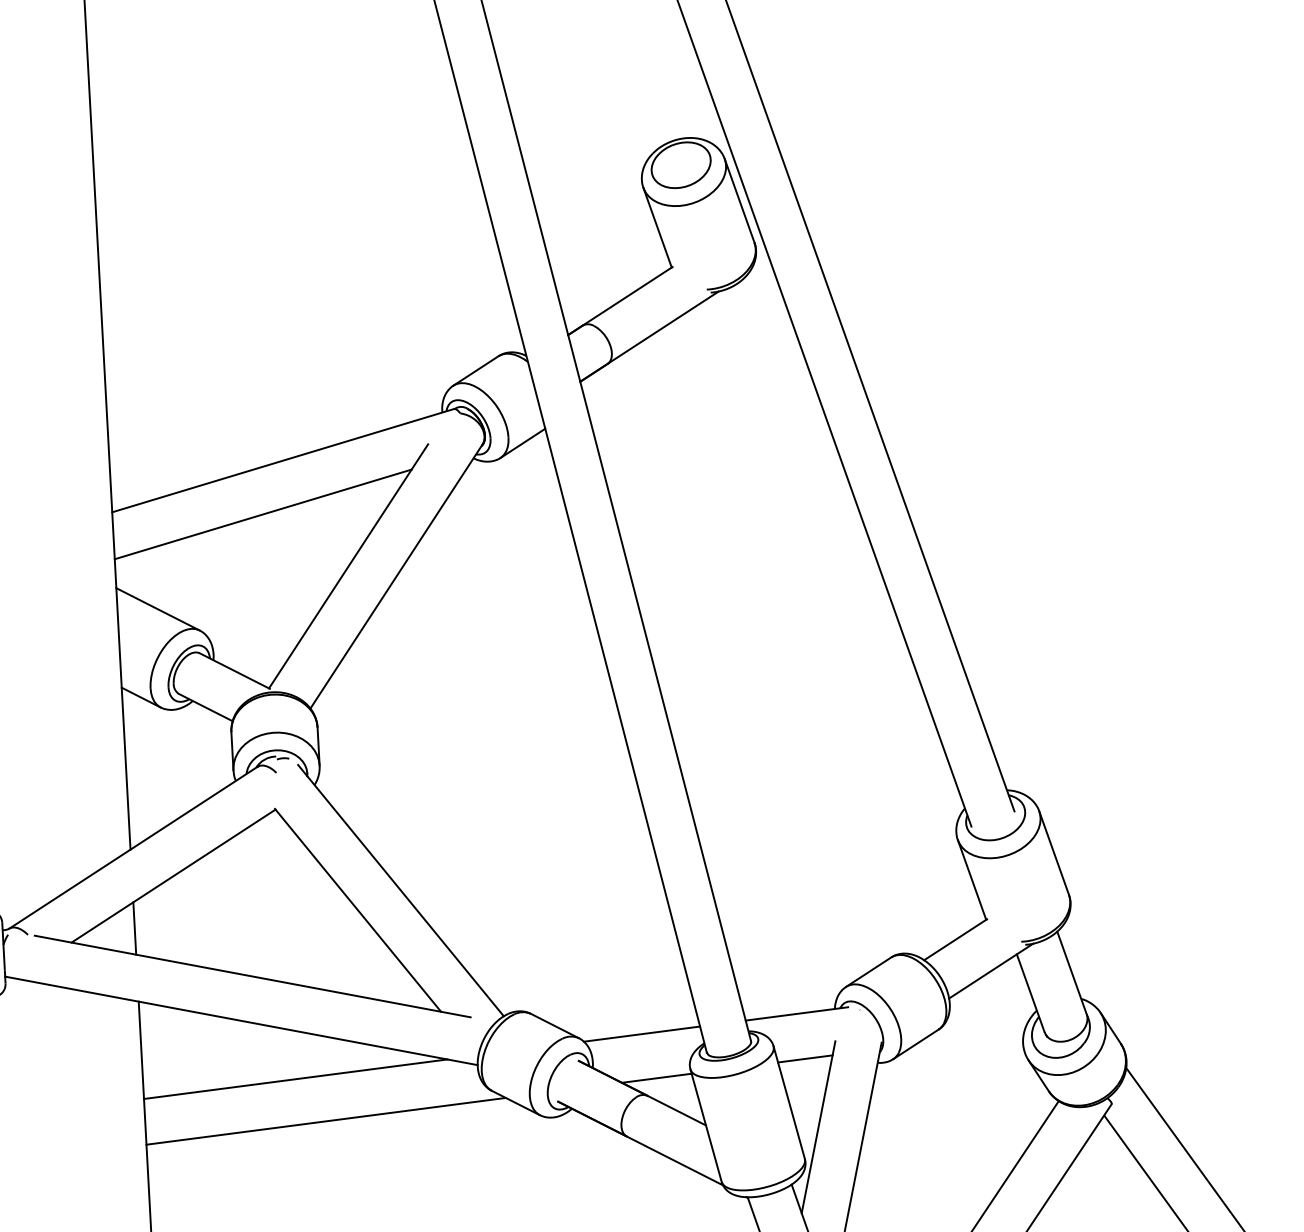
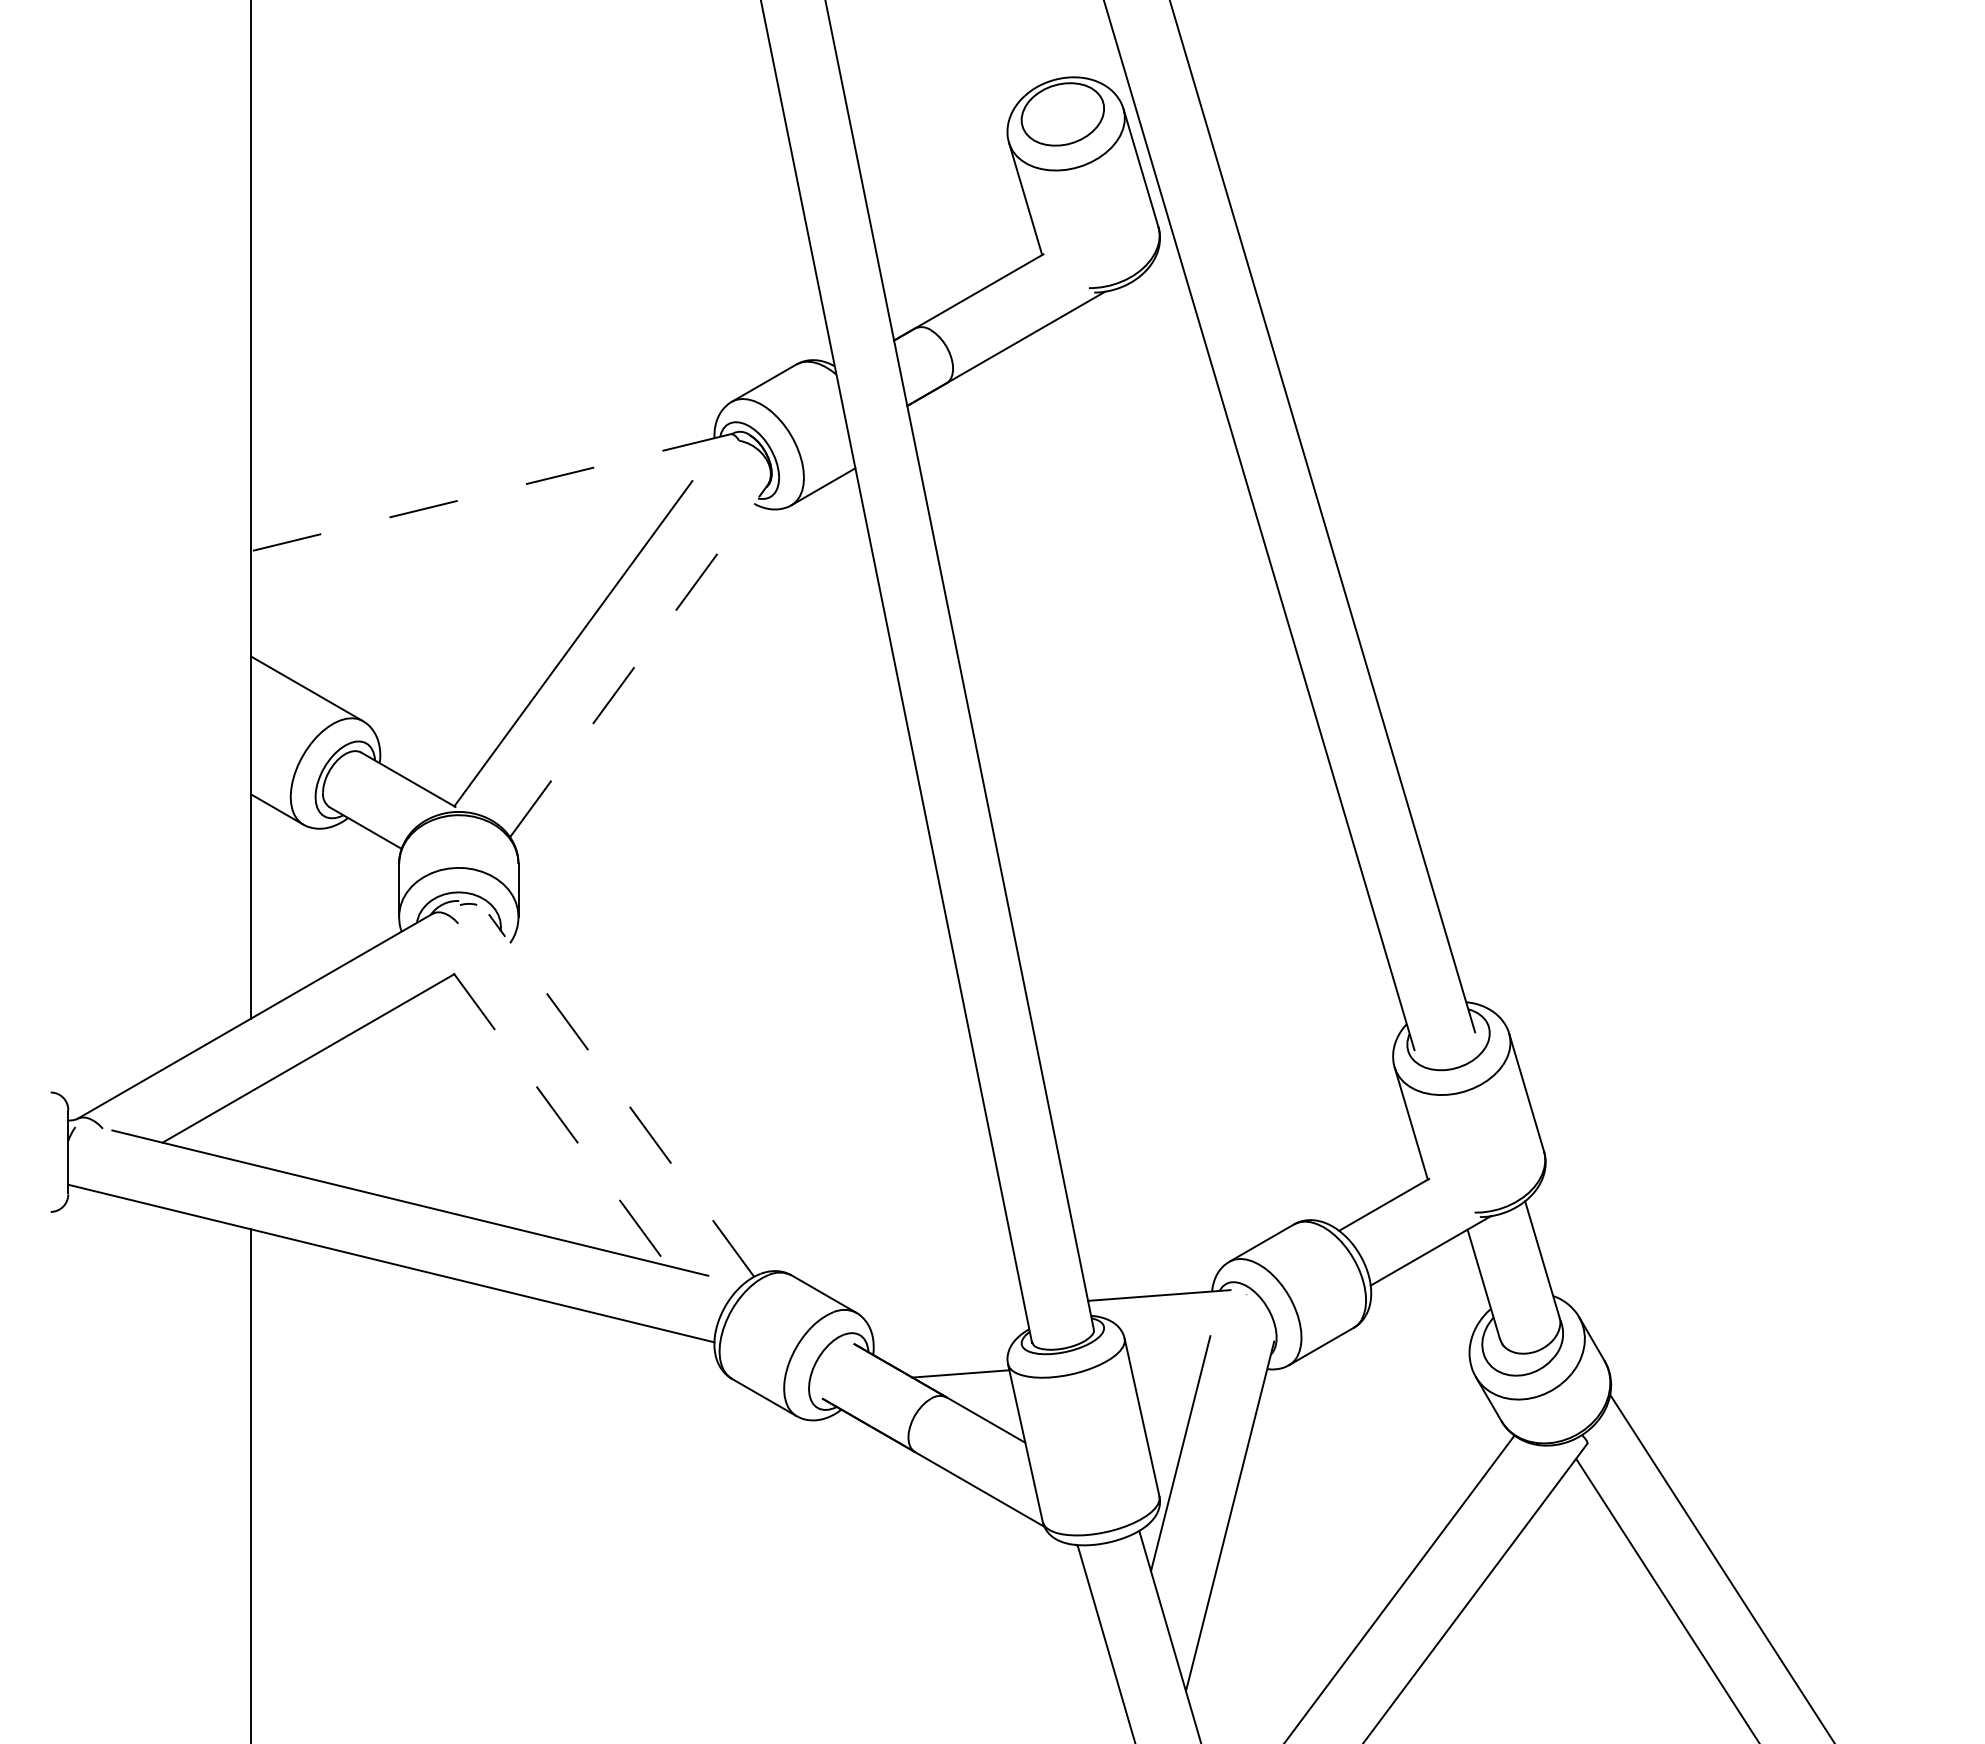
line: (282, 460) -> (490, 492), solid -> dashed
line: (262, 514) -> (458, 565), removed
line: (396, 576) -> (638, 661), solid -> dashed
line: (400, 890) -> (621, 1095), solid -> dashed
line: (358, 910) -> (561, 1119), solid -> dashed
line: (134, 928) -> (250, 1127), removed
line: (641, 1033) -> (943, 1311), removed
line: (805, 1059) -> (1167, 1358), removed
line: (295, 1079) -> (461, 1348), removed
line: (325, 1121) -> (500, 1408), removed

